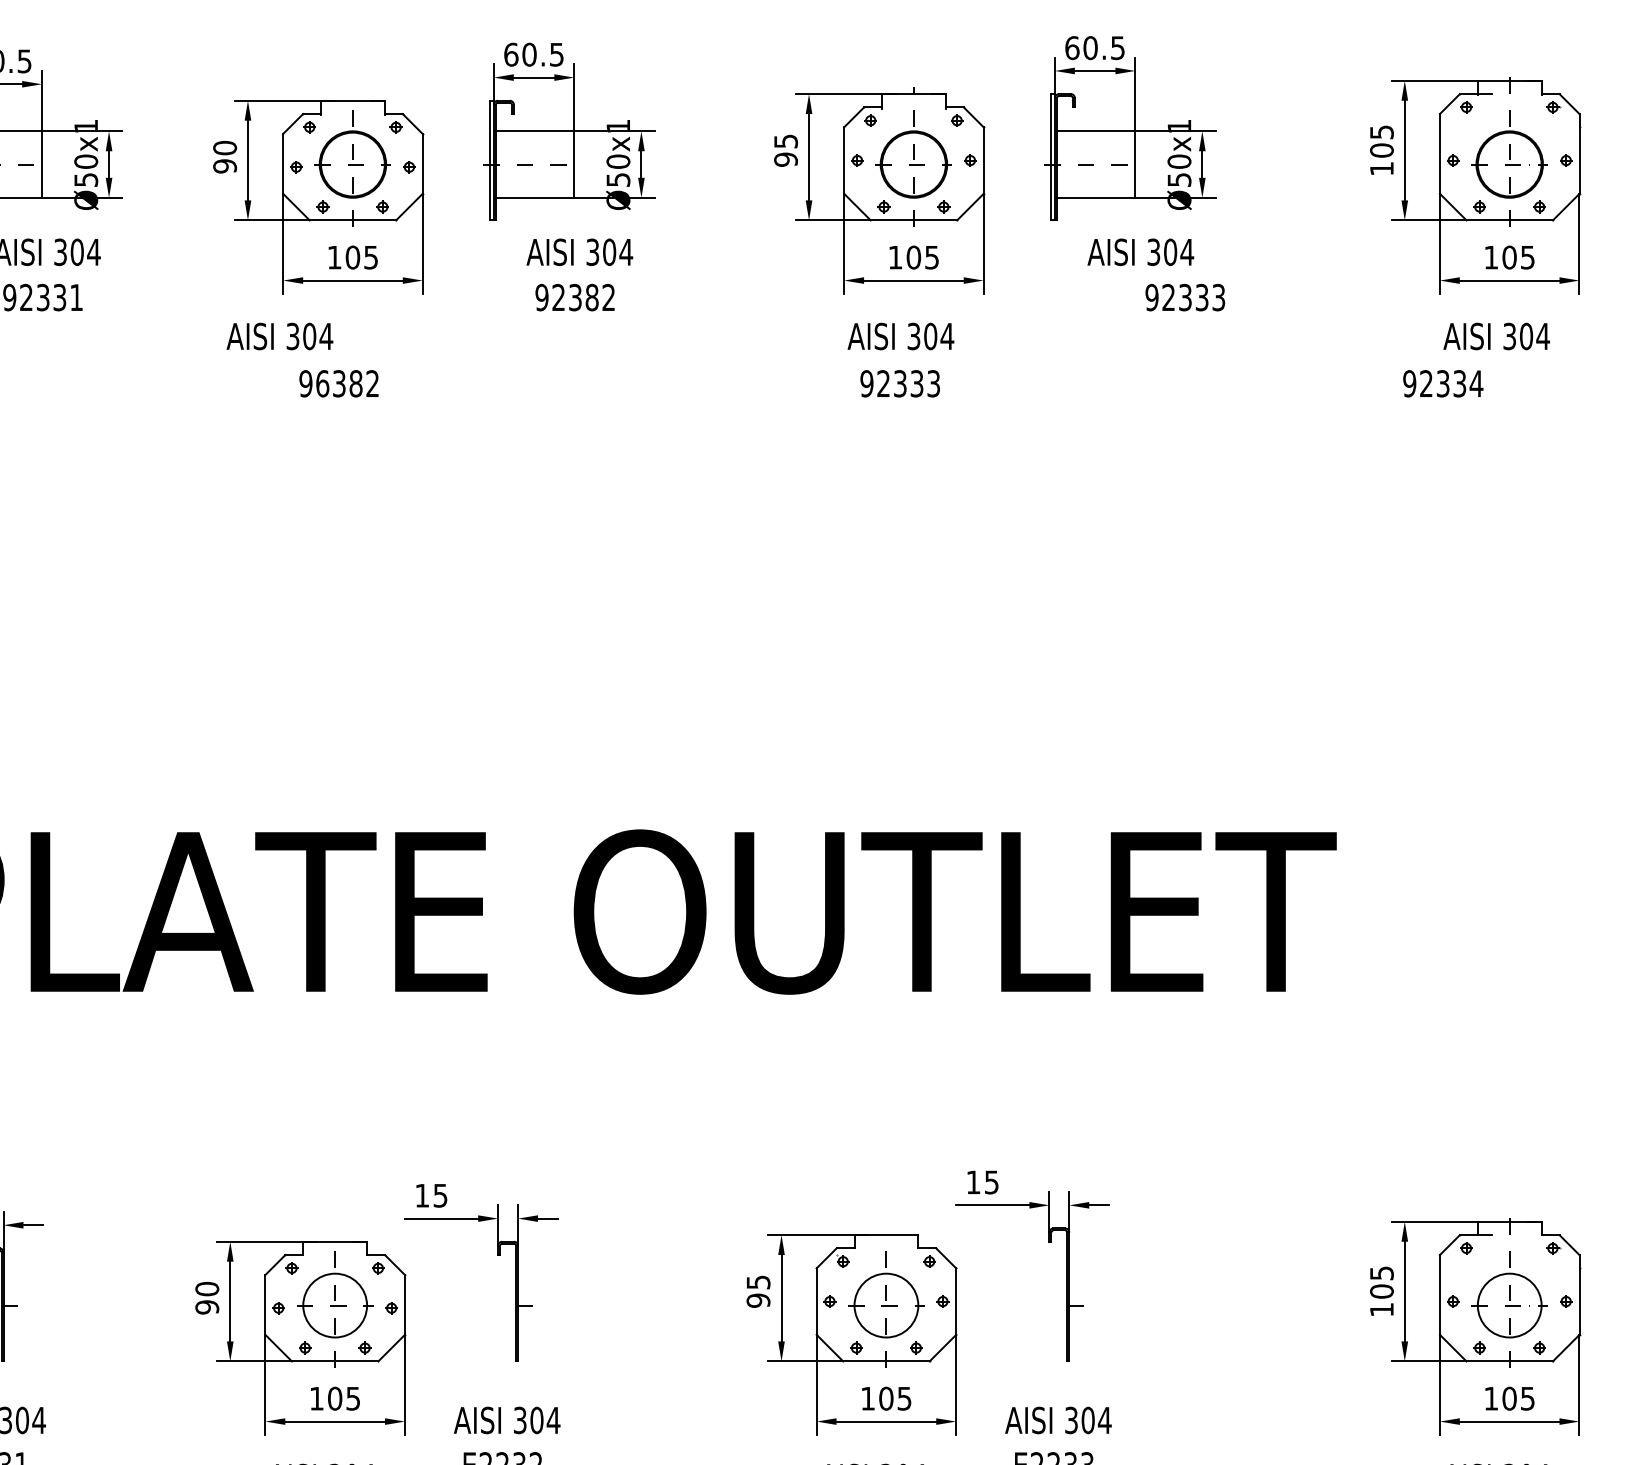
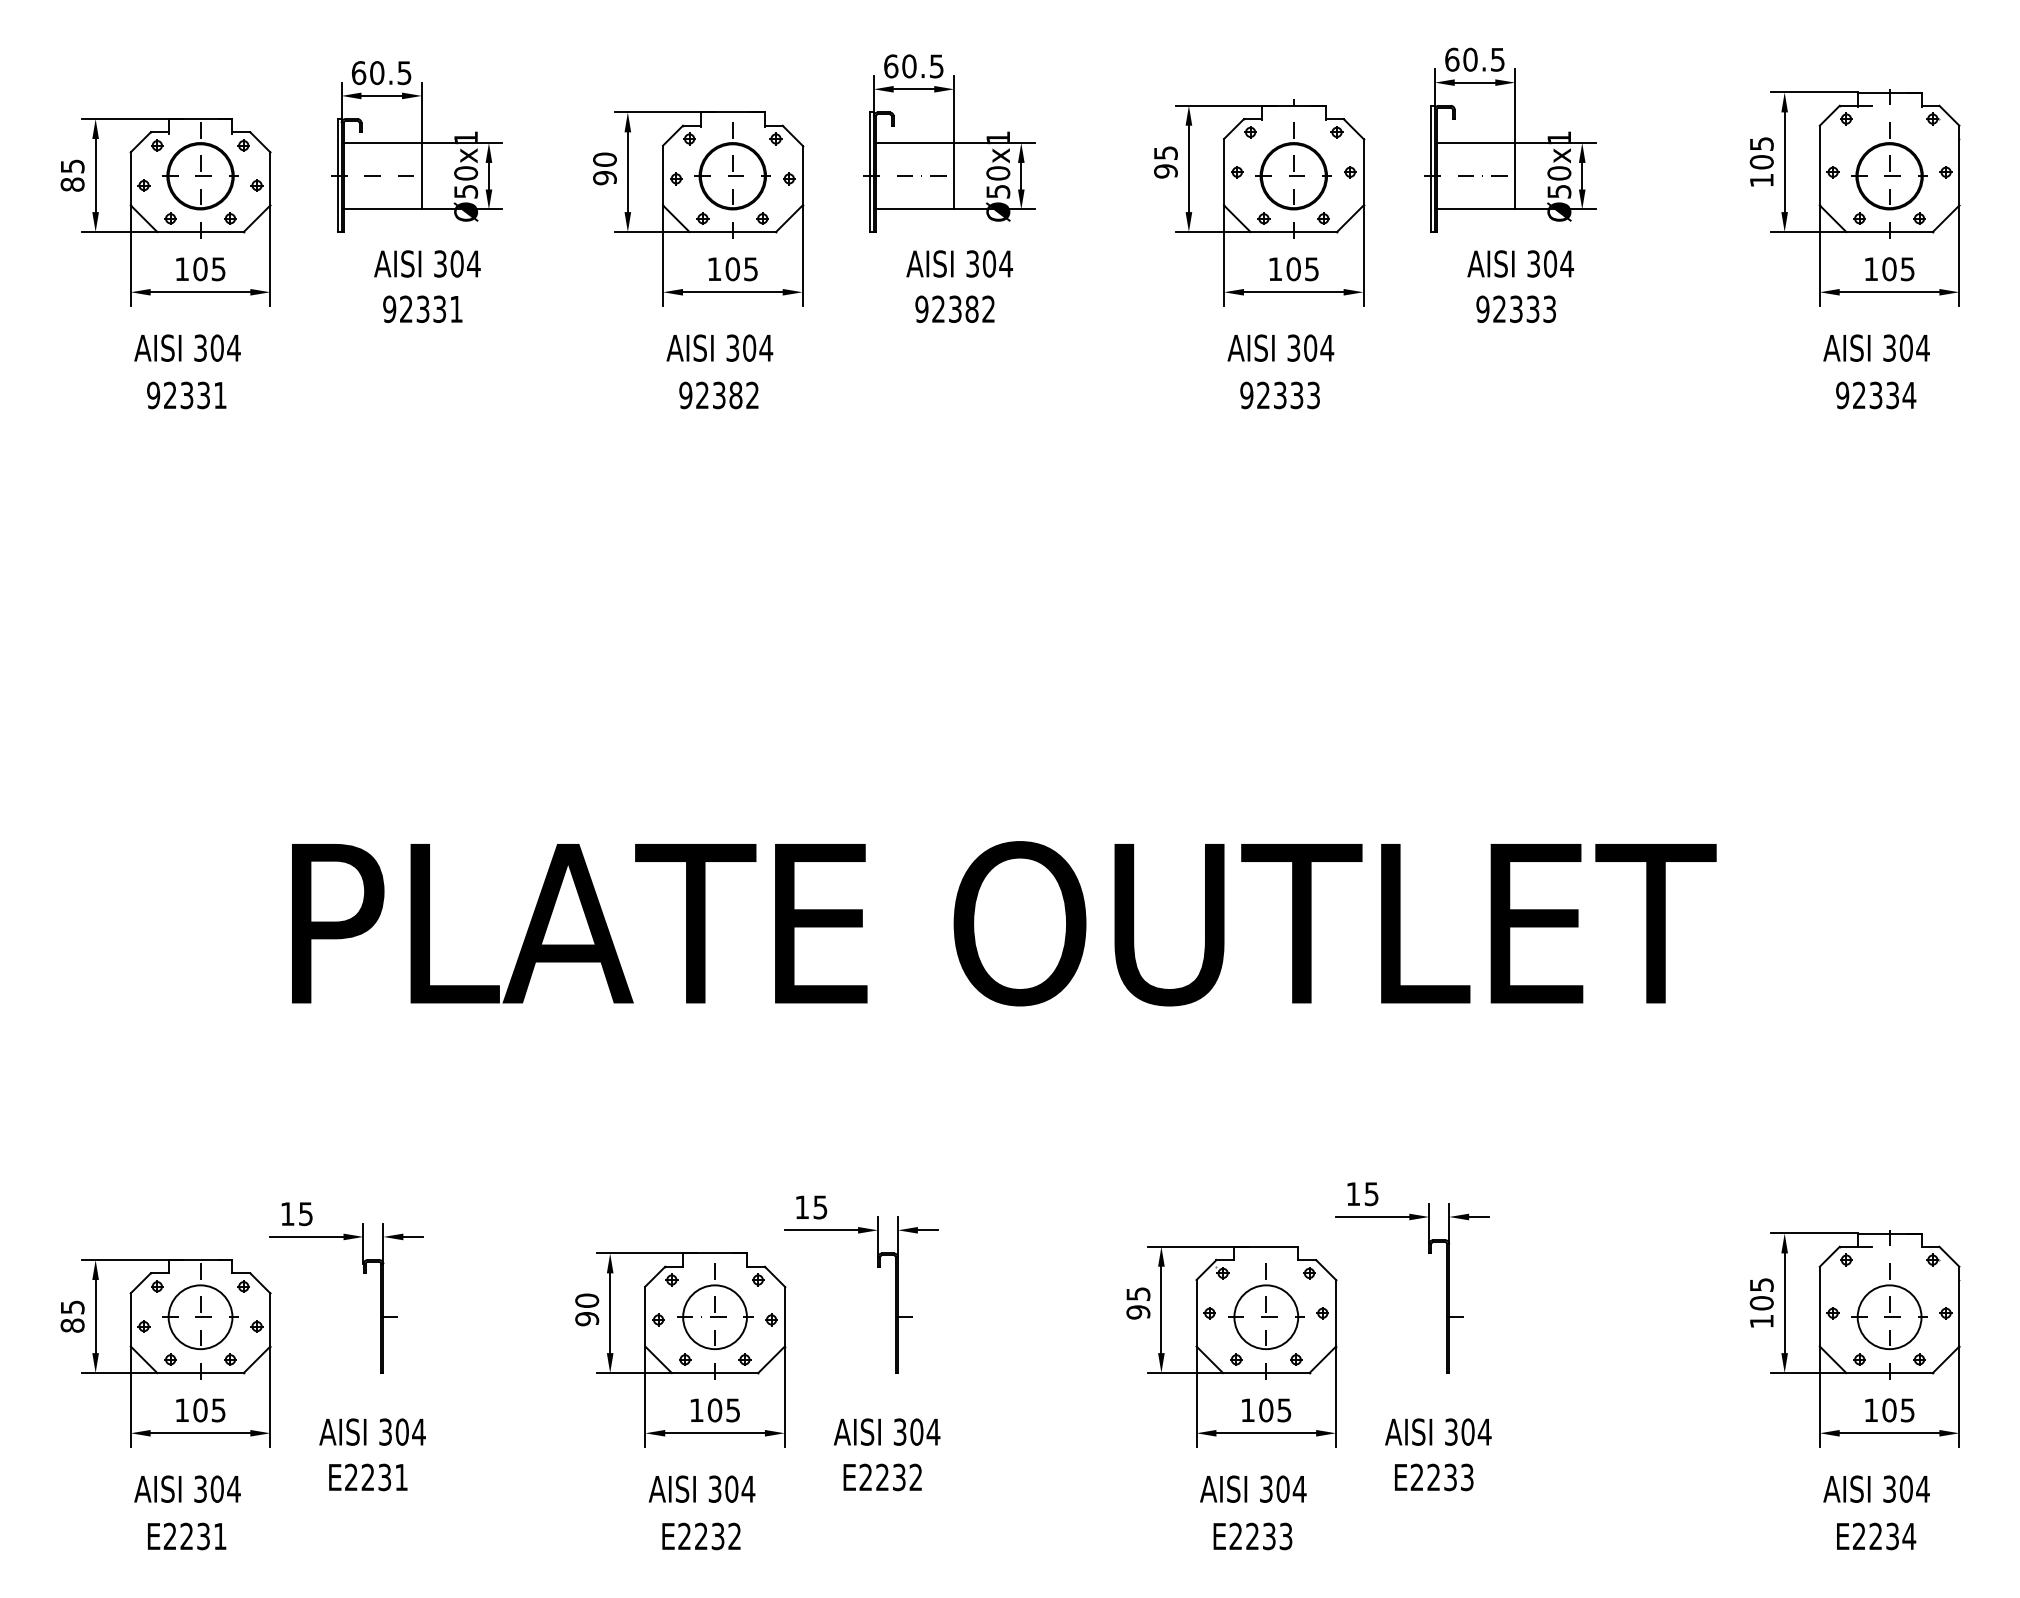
text: (1184, 296) -> (1515, 308), moved
text: (279, 335) -> (719, 347), moved
text: (322, 383) -> (702, 395), 96382 -> 92382
text: (1443, 383) -> (1876, 395), moved

